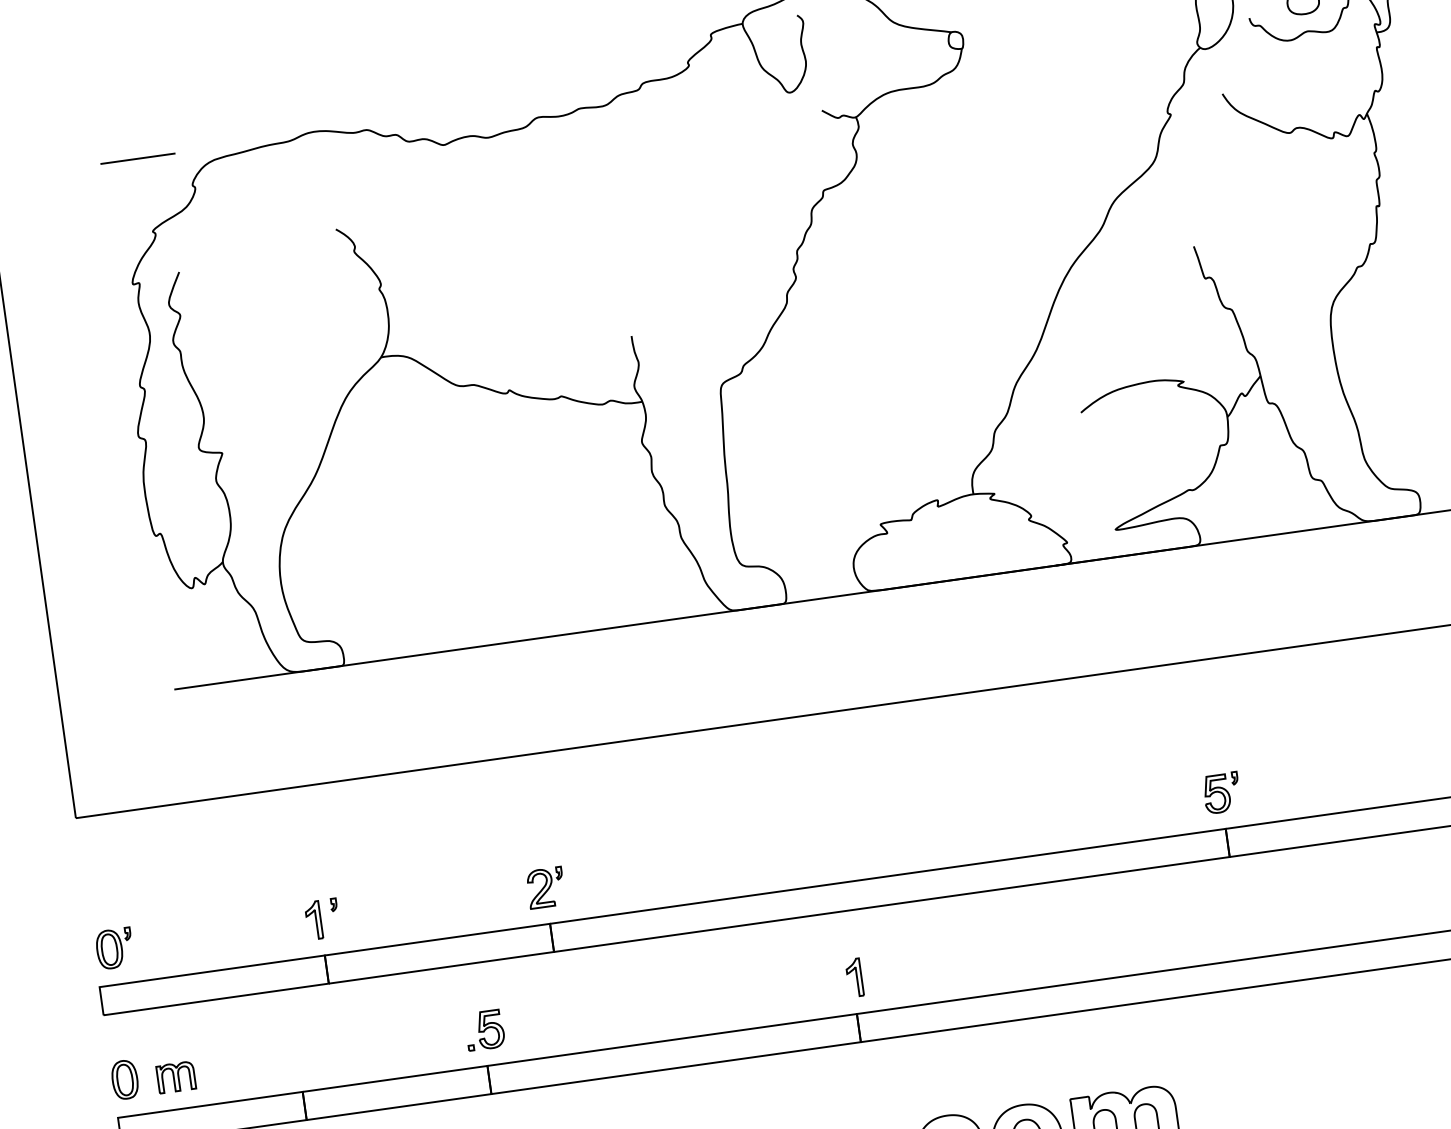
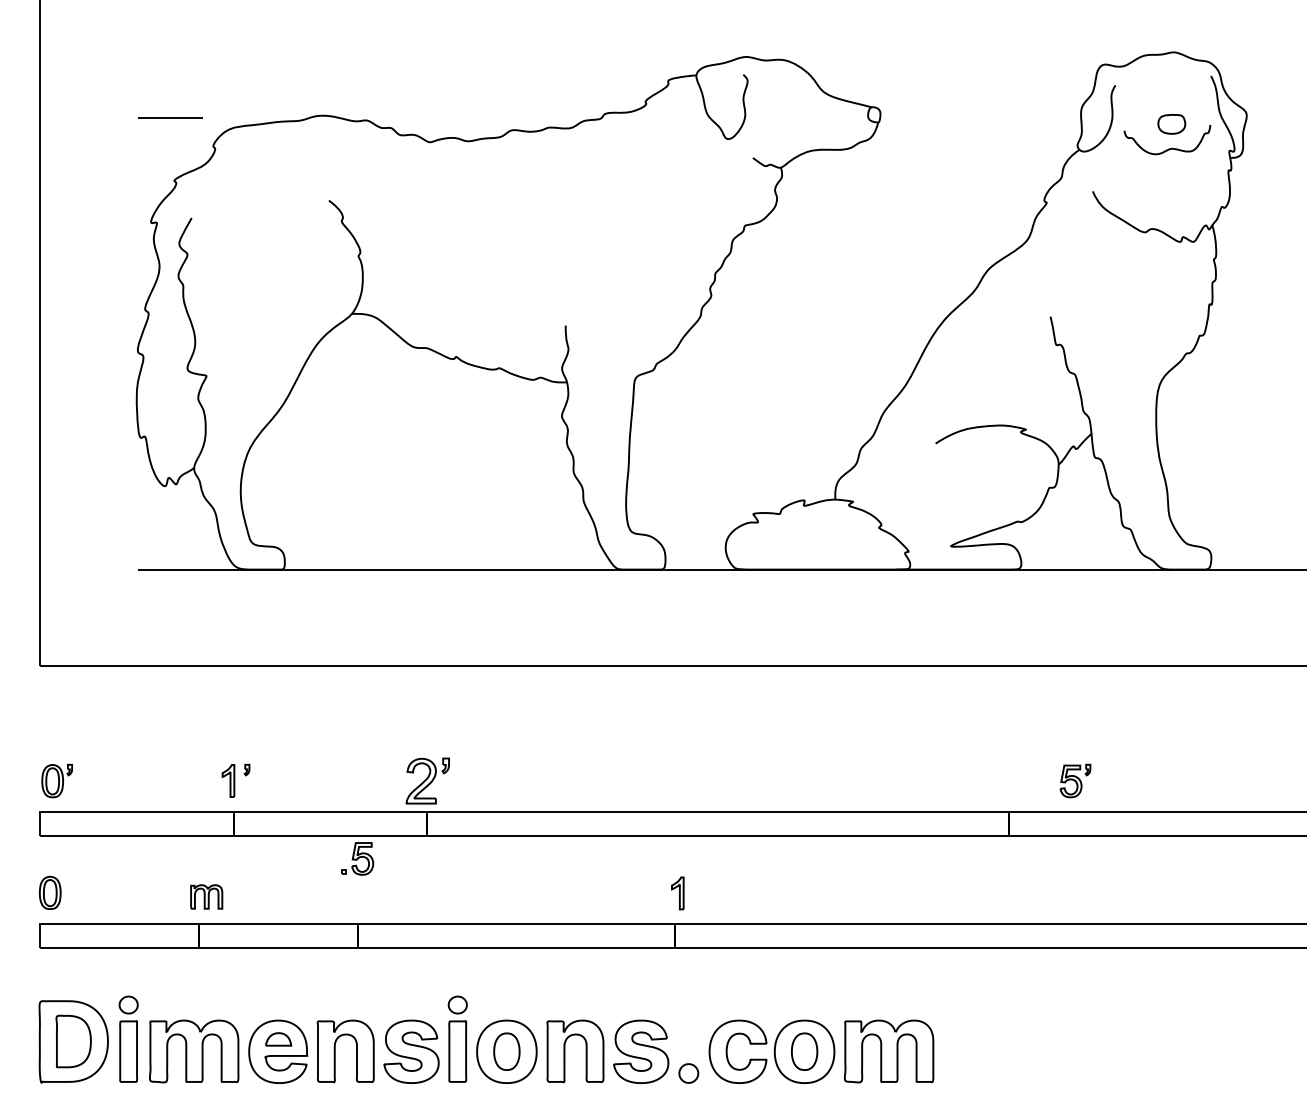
part: (1221, 792) -> (1075, 780), moved
part: (546, 887) -> (428, 780), size x1.4
part: (484, 1029) -> (357, 858), moved
part: (175, 1076) -> (206, 896), moved

